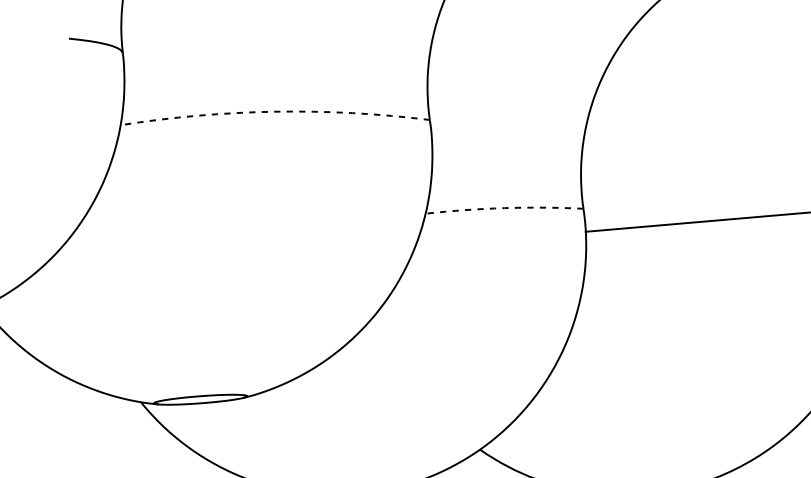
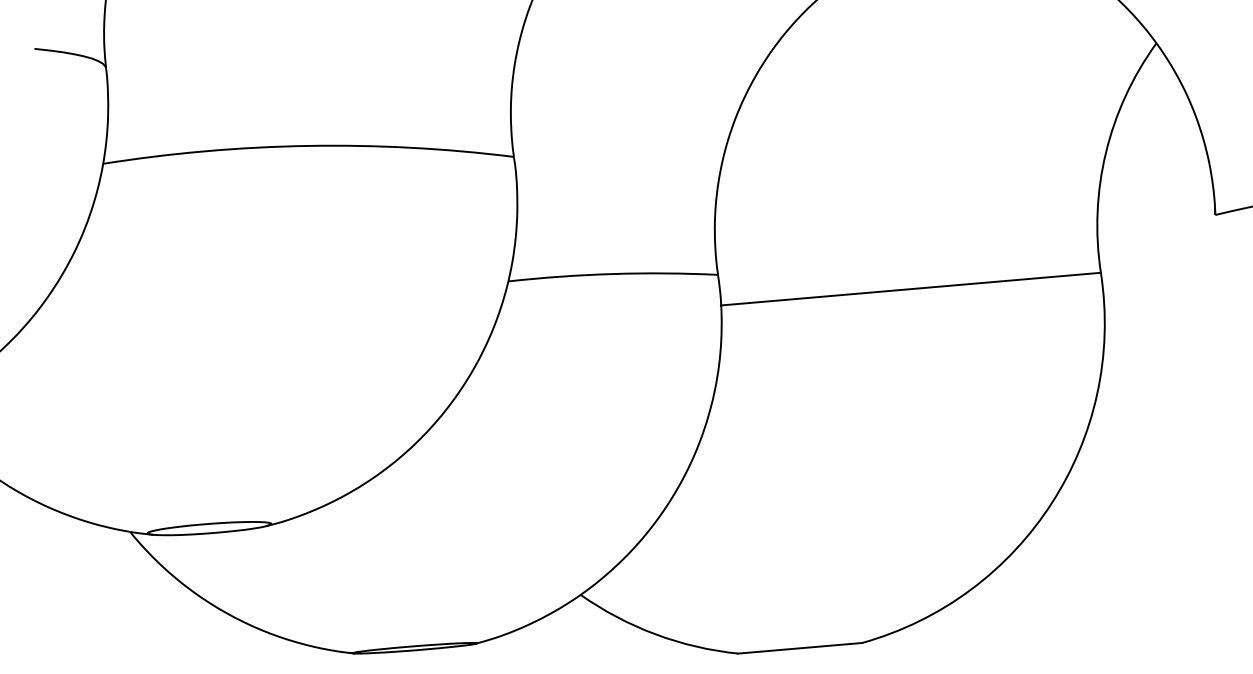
arc: (275, 111) -> (308, 145), dashed -> solid
arc: (504, 208) -> (613, 274), dashed -> solid

